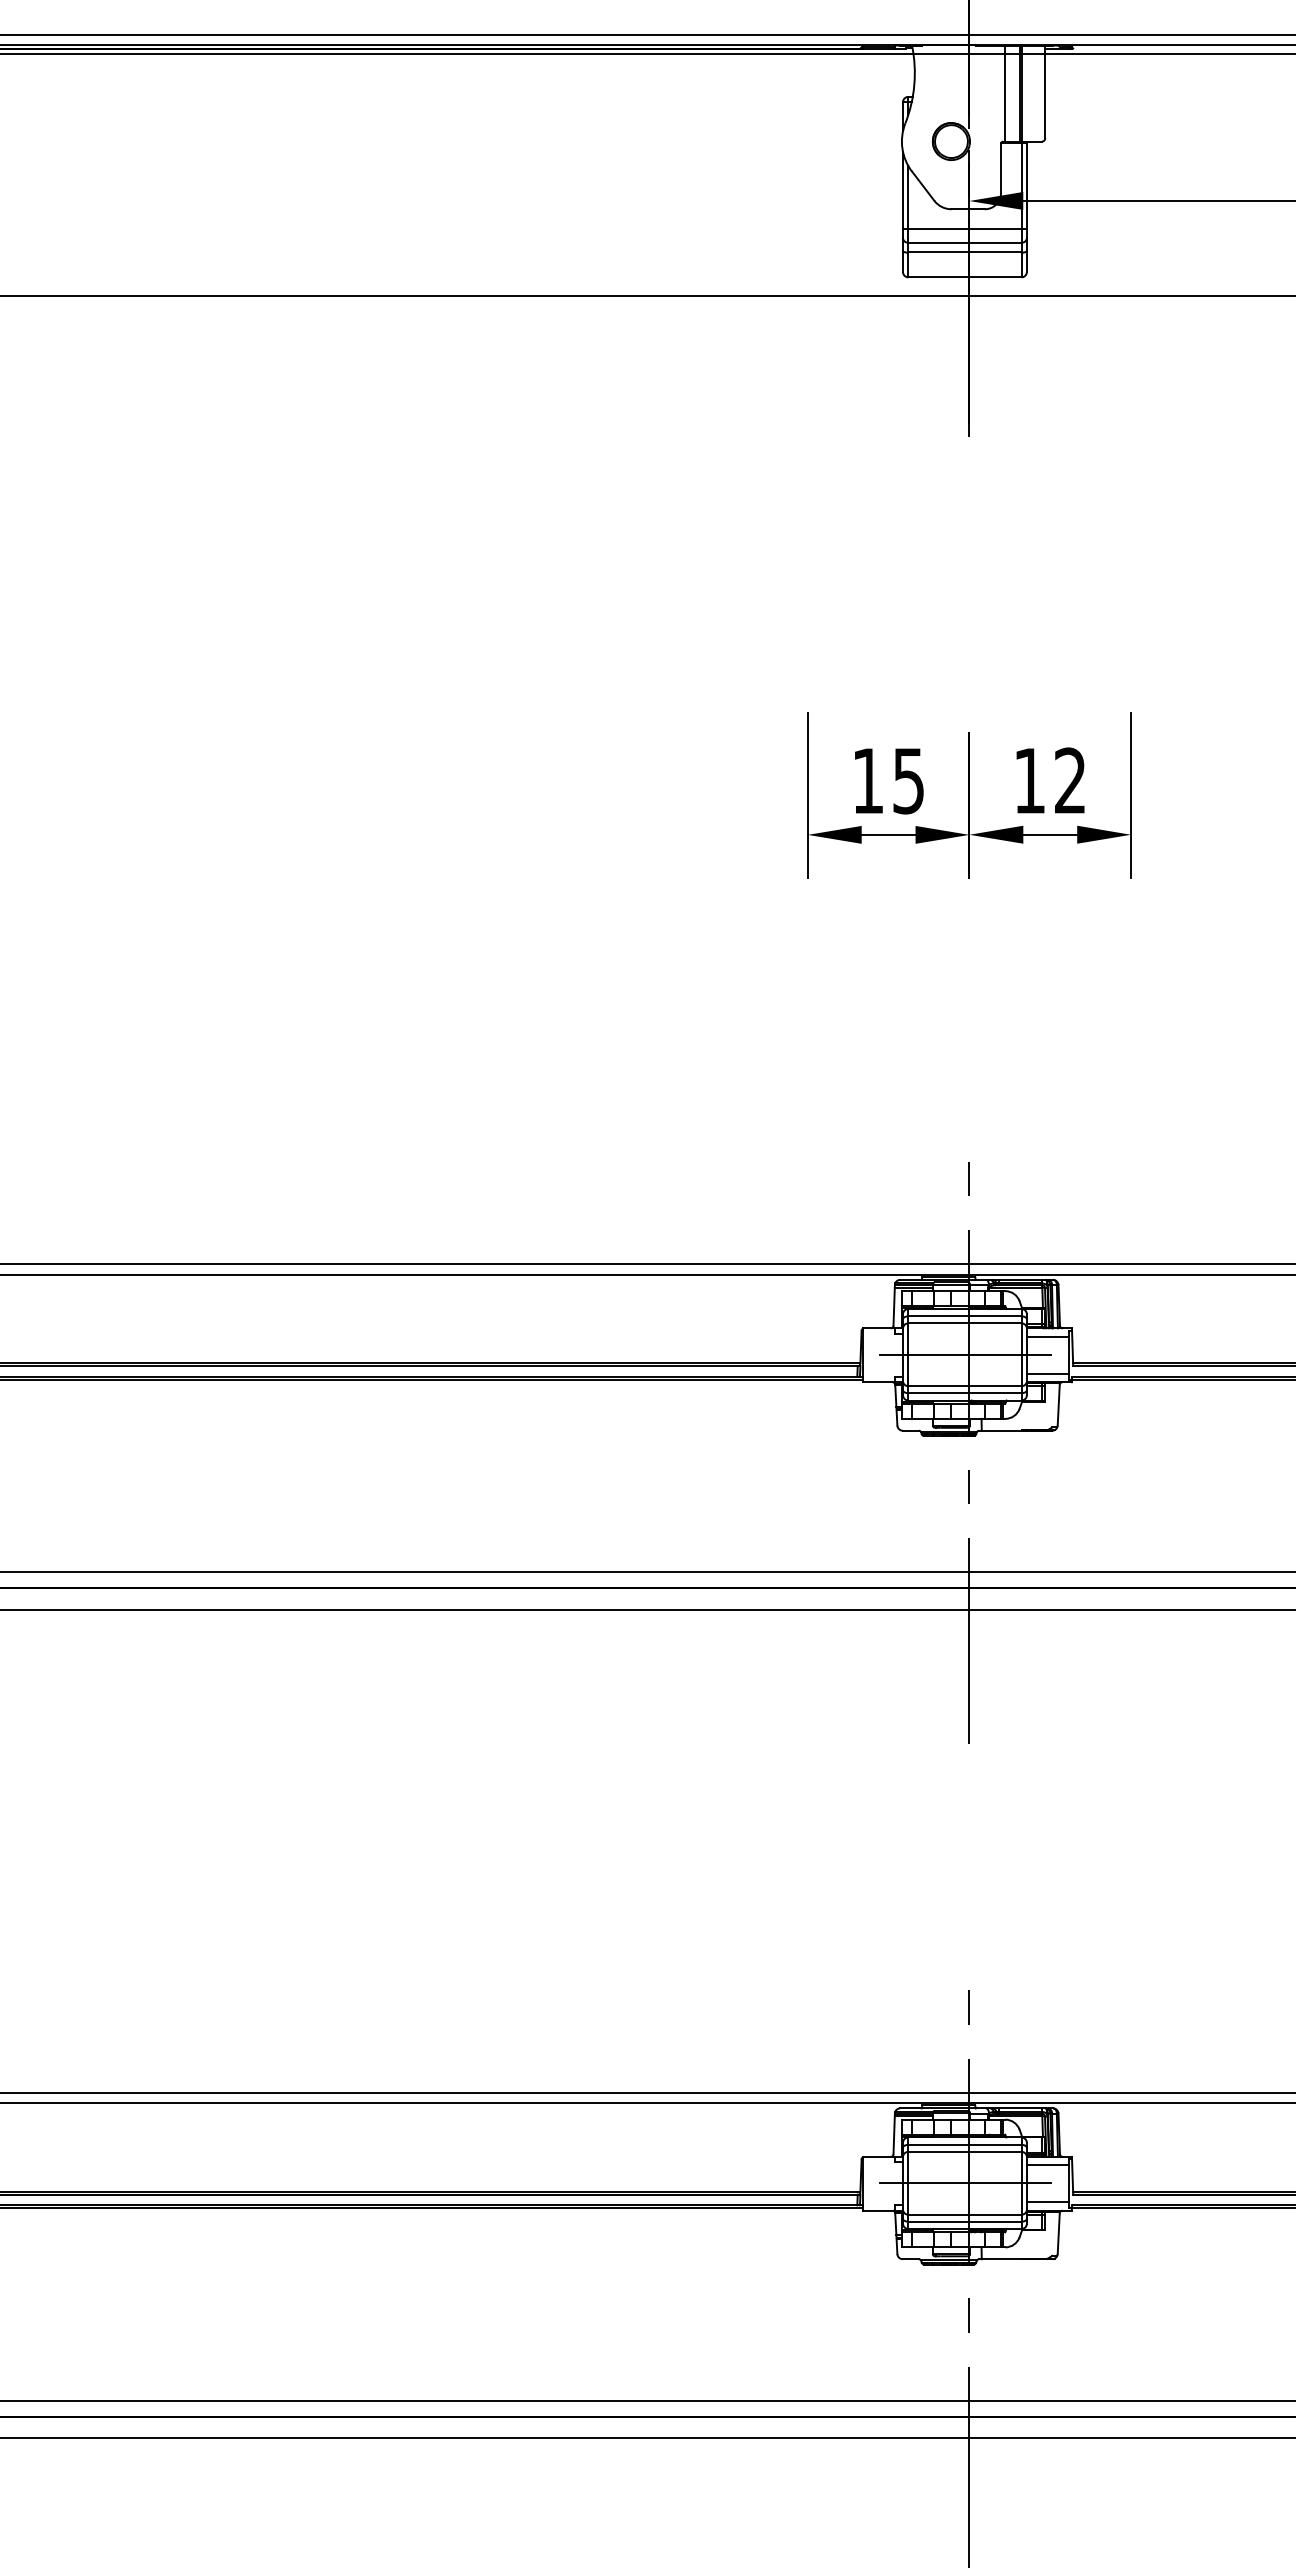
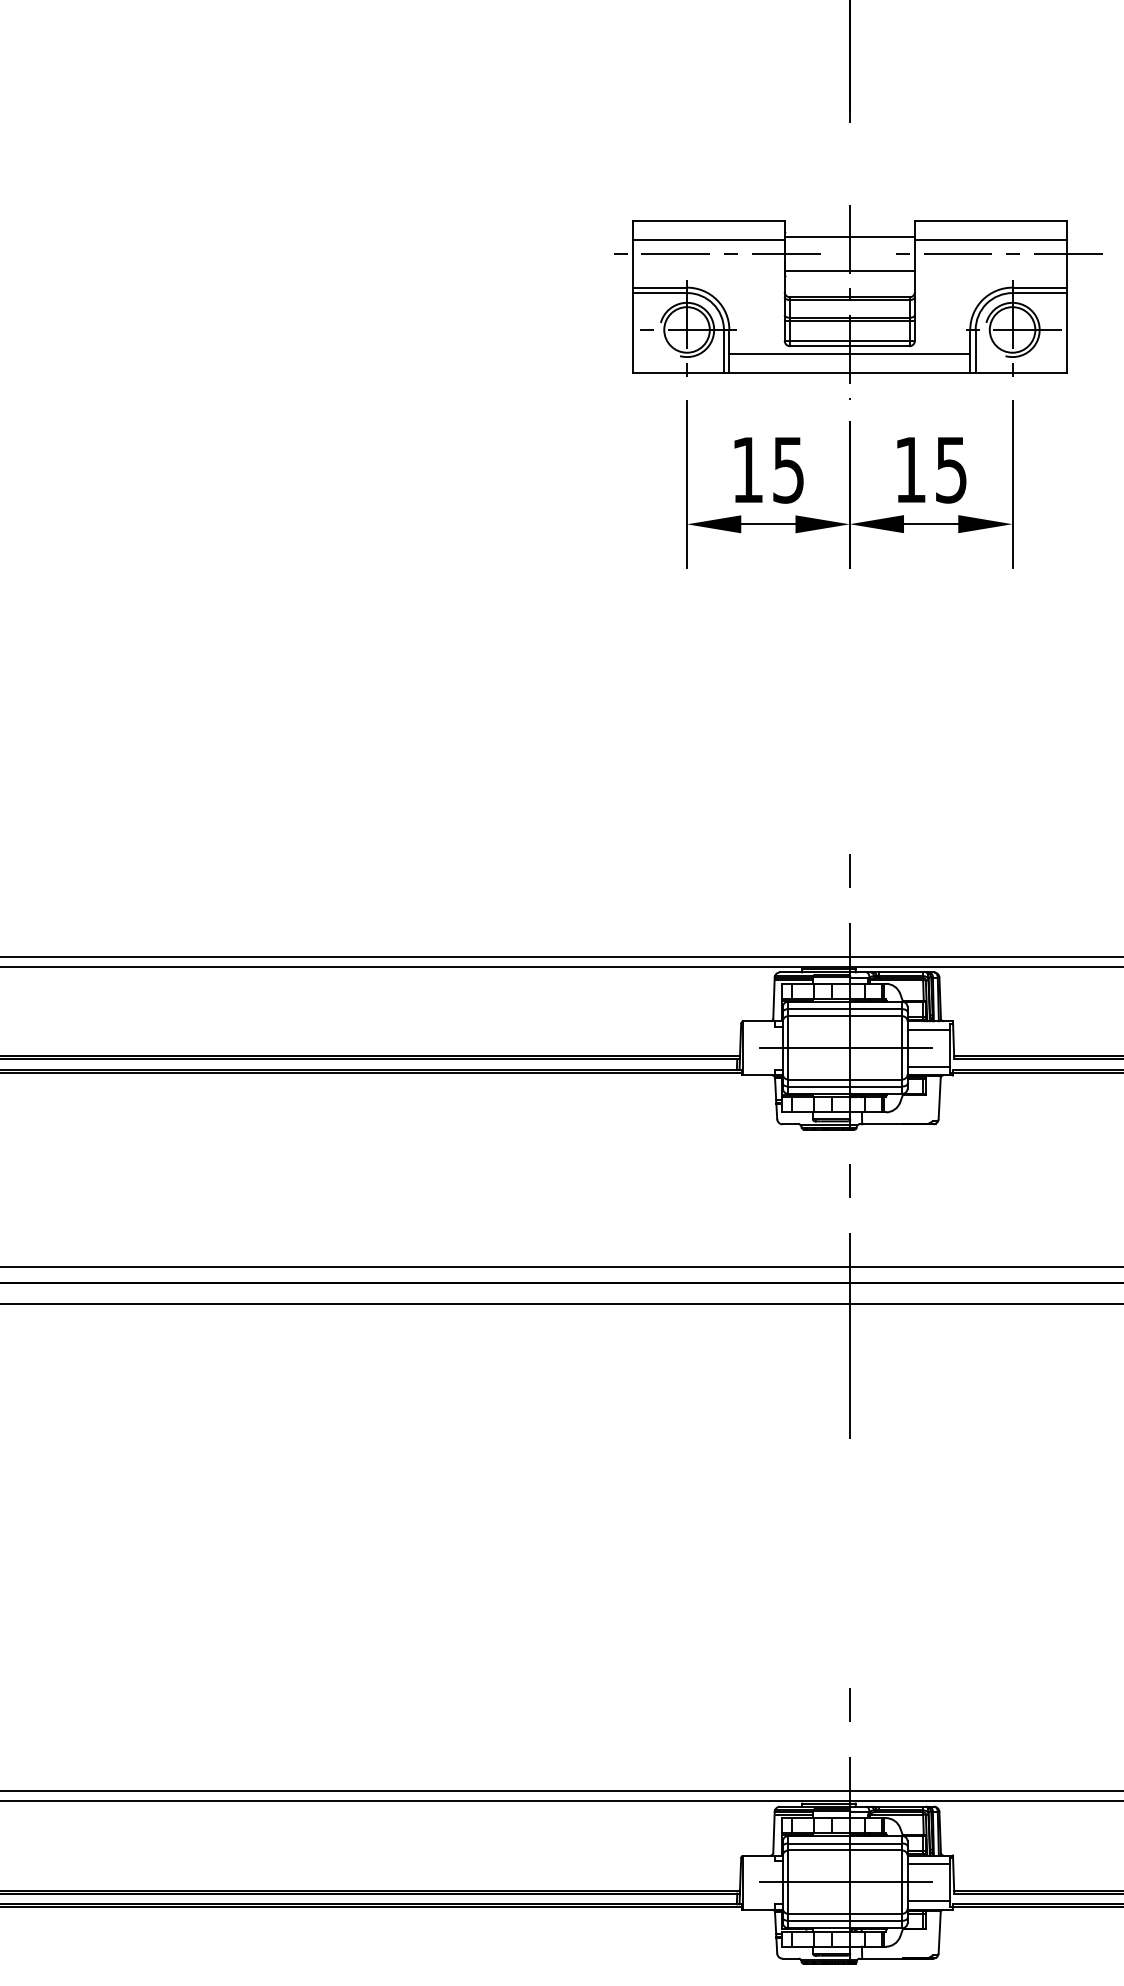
part: (977, 614) -> (857, 302), added
text: (1070, 780) -> (951, 469), 12 -> 15

